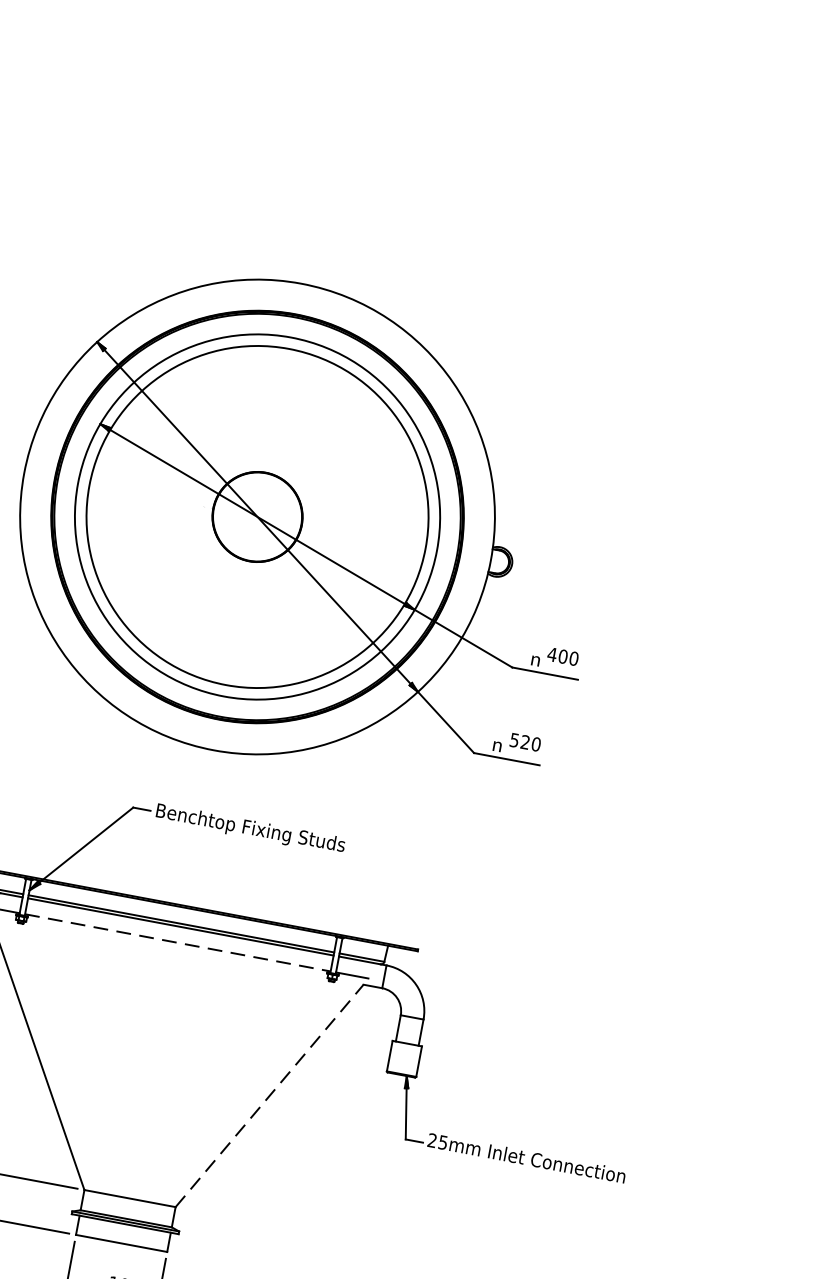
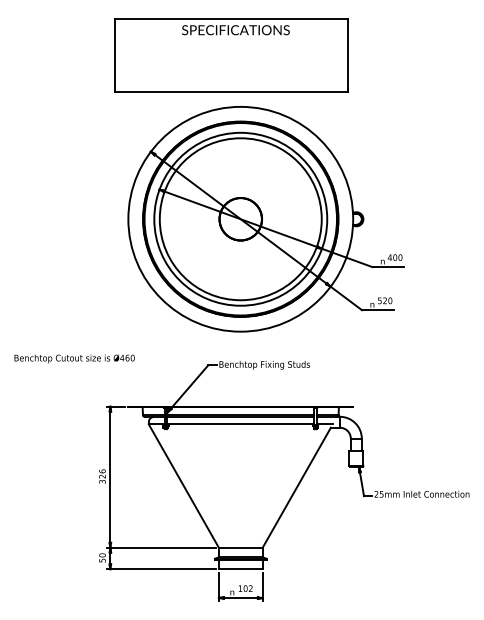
part: (301, 173) -> (231, 55), added
line: (177, 942) -> (240, 424), dashed -> solid
line: (269, 1095) -> (296, 487), dashed -> solid

